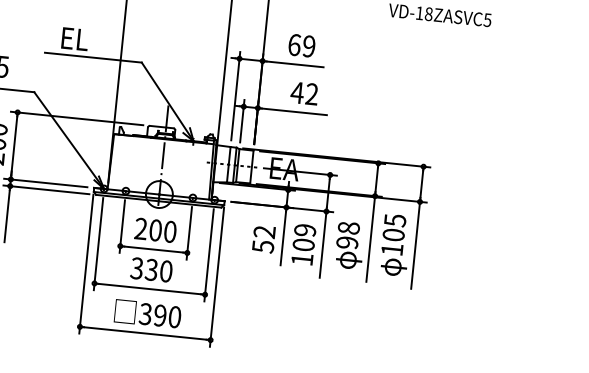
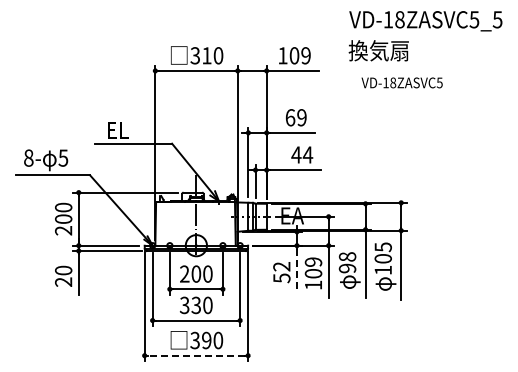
text: (311, 93) -> (307, 154), 42 -> 44
line: (283, 238) -> (297, 270), solid -> dashed
line: (145, 333) -> (196, 355), solid -> dashed

